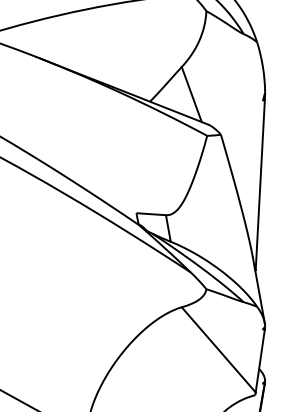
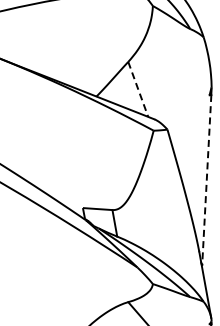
line: (191, 95) -> (137, 90), solid -> dashed
line: (260, 185) -> (206, 180), solid -> dashed

